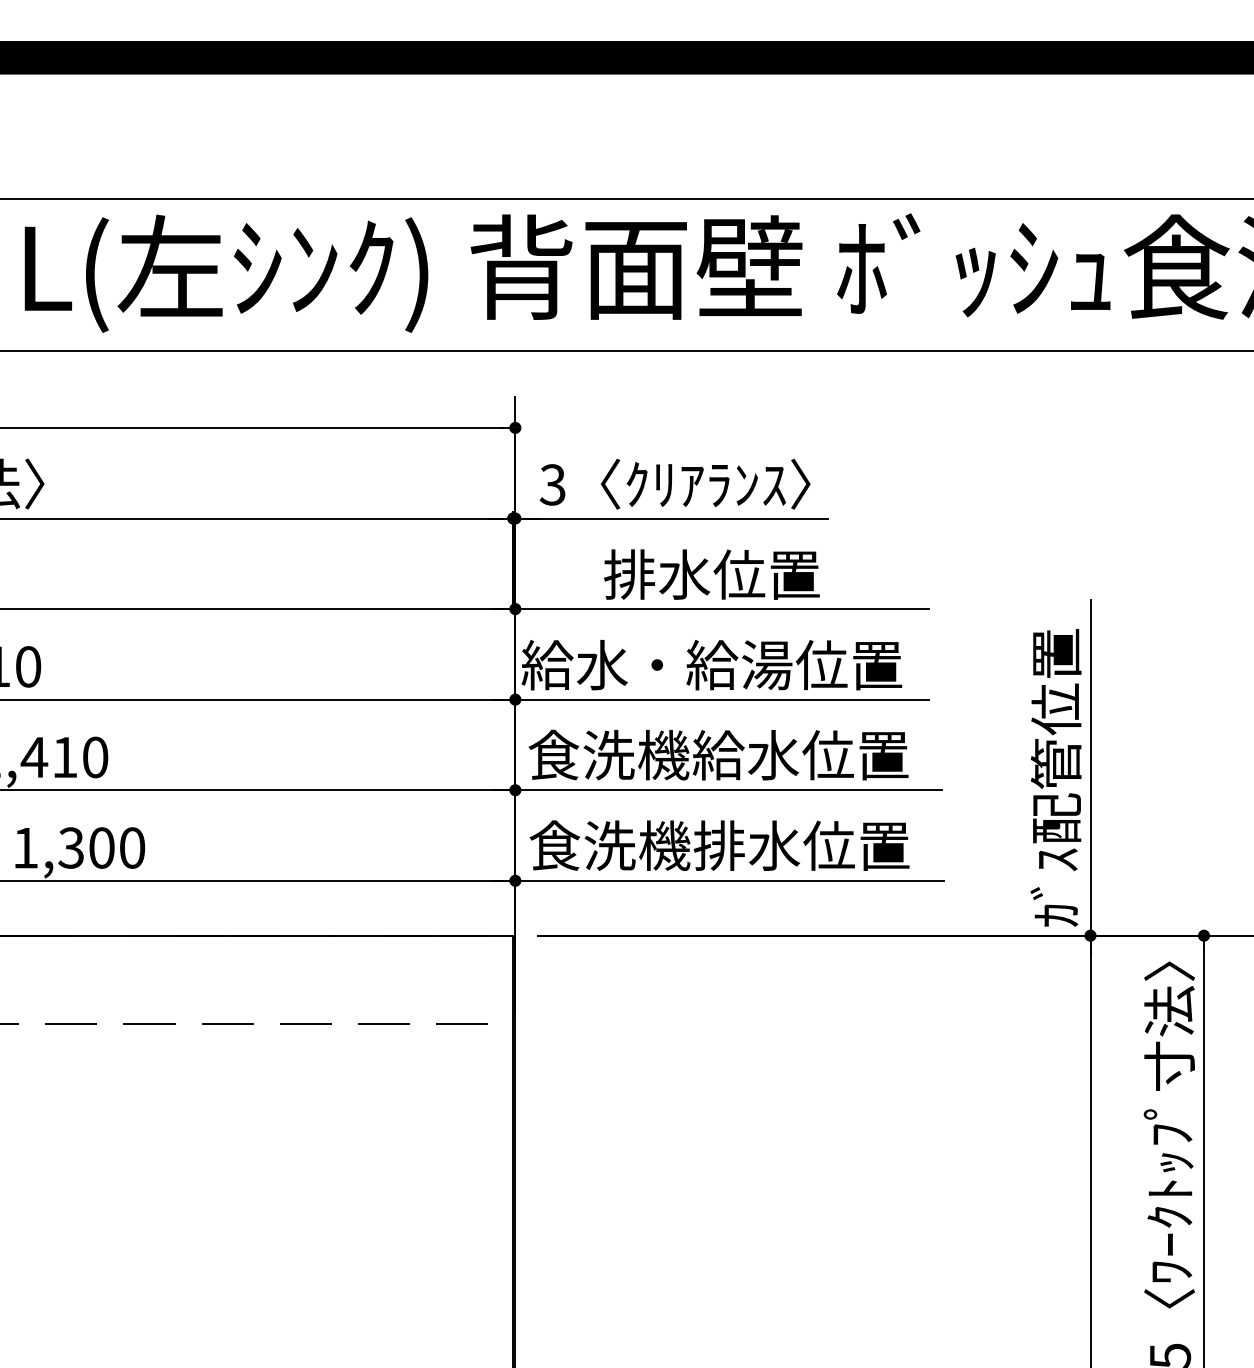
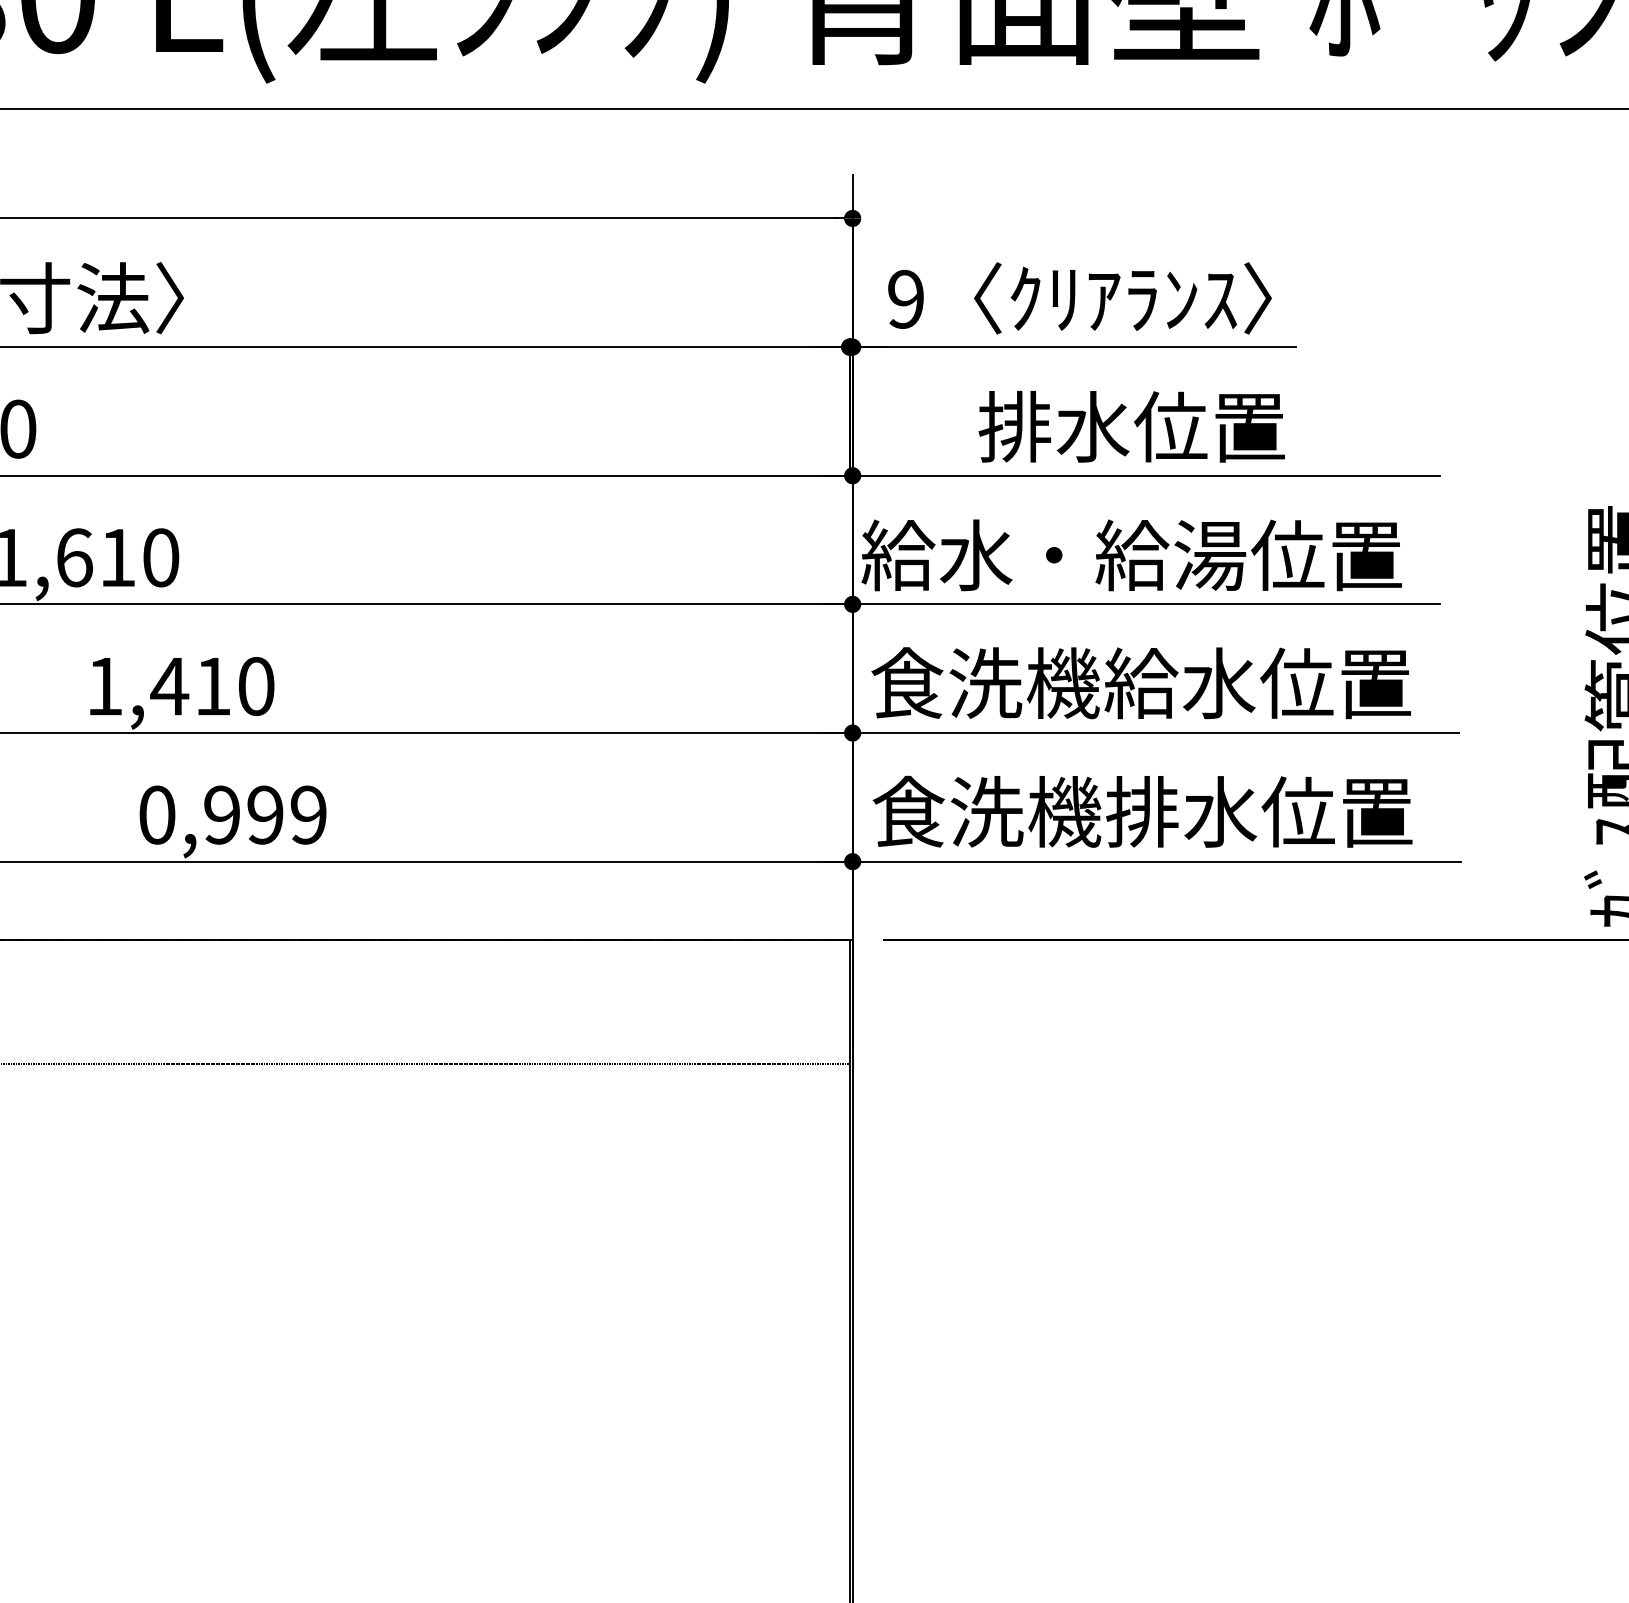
text: (552, 484) -> (905, 298), 3 -> 9
text: (79, 847) -> (233, 814), 1,300 -> 0,999

